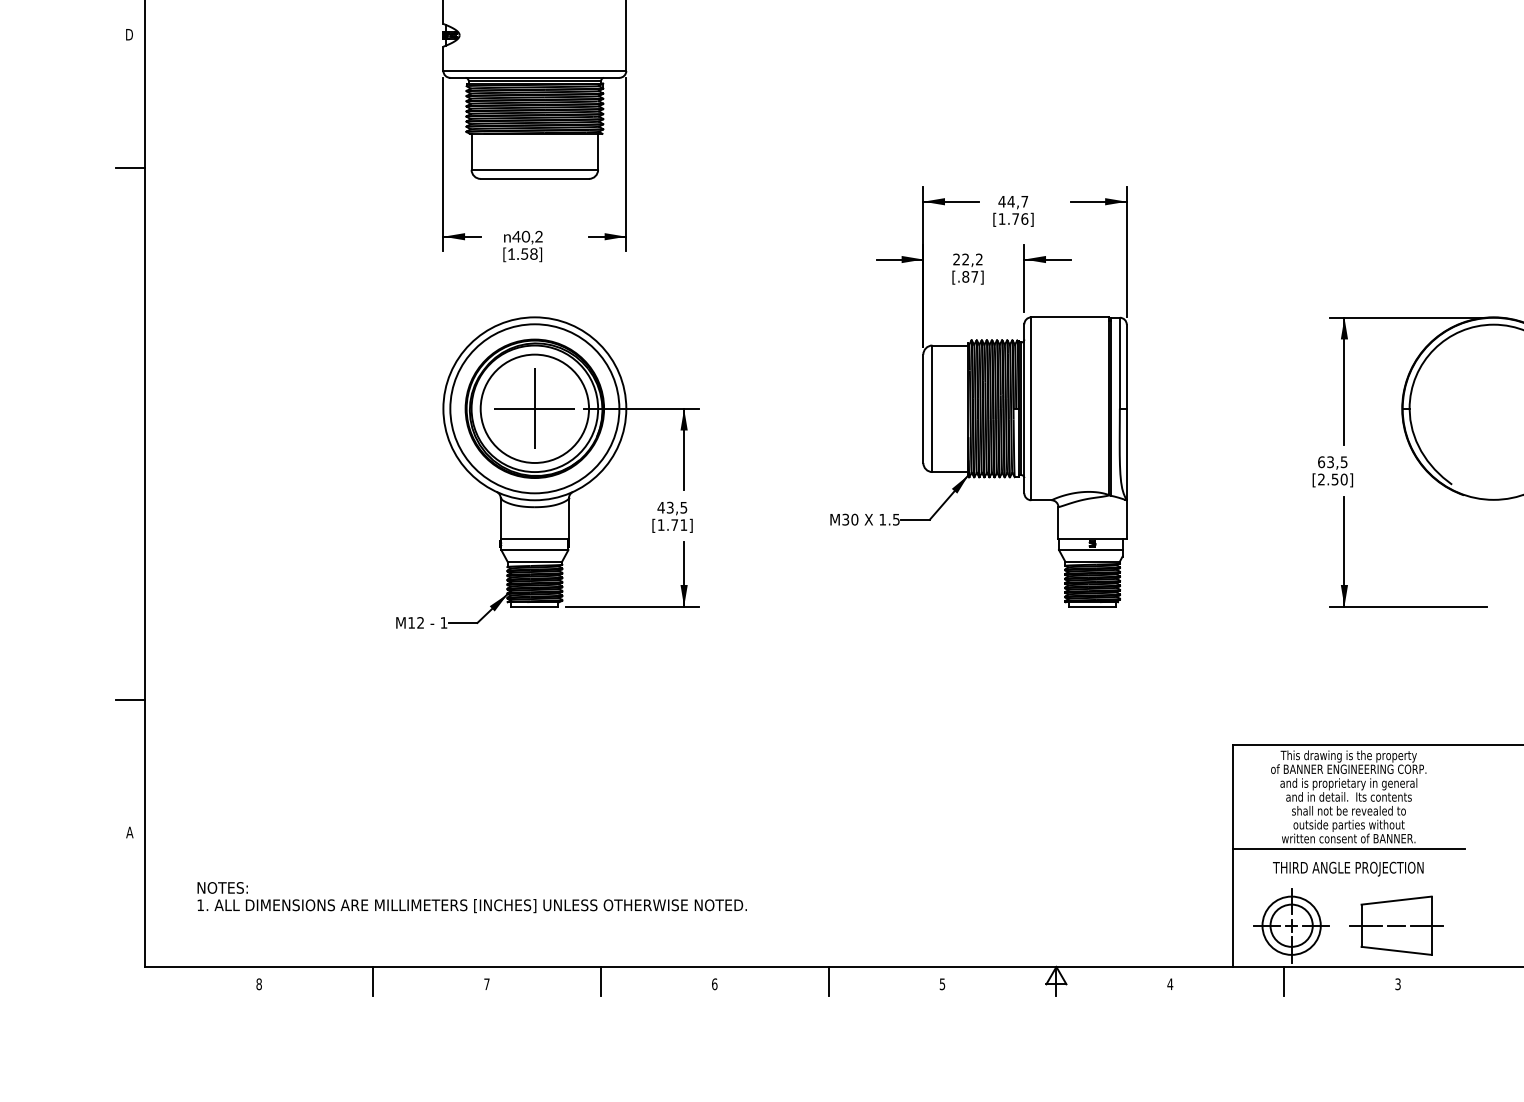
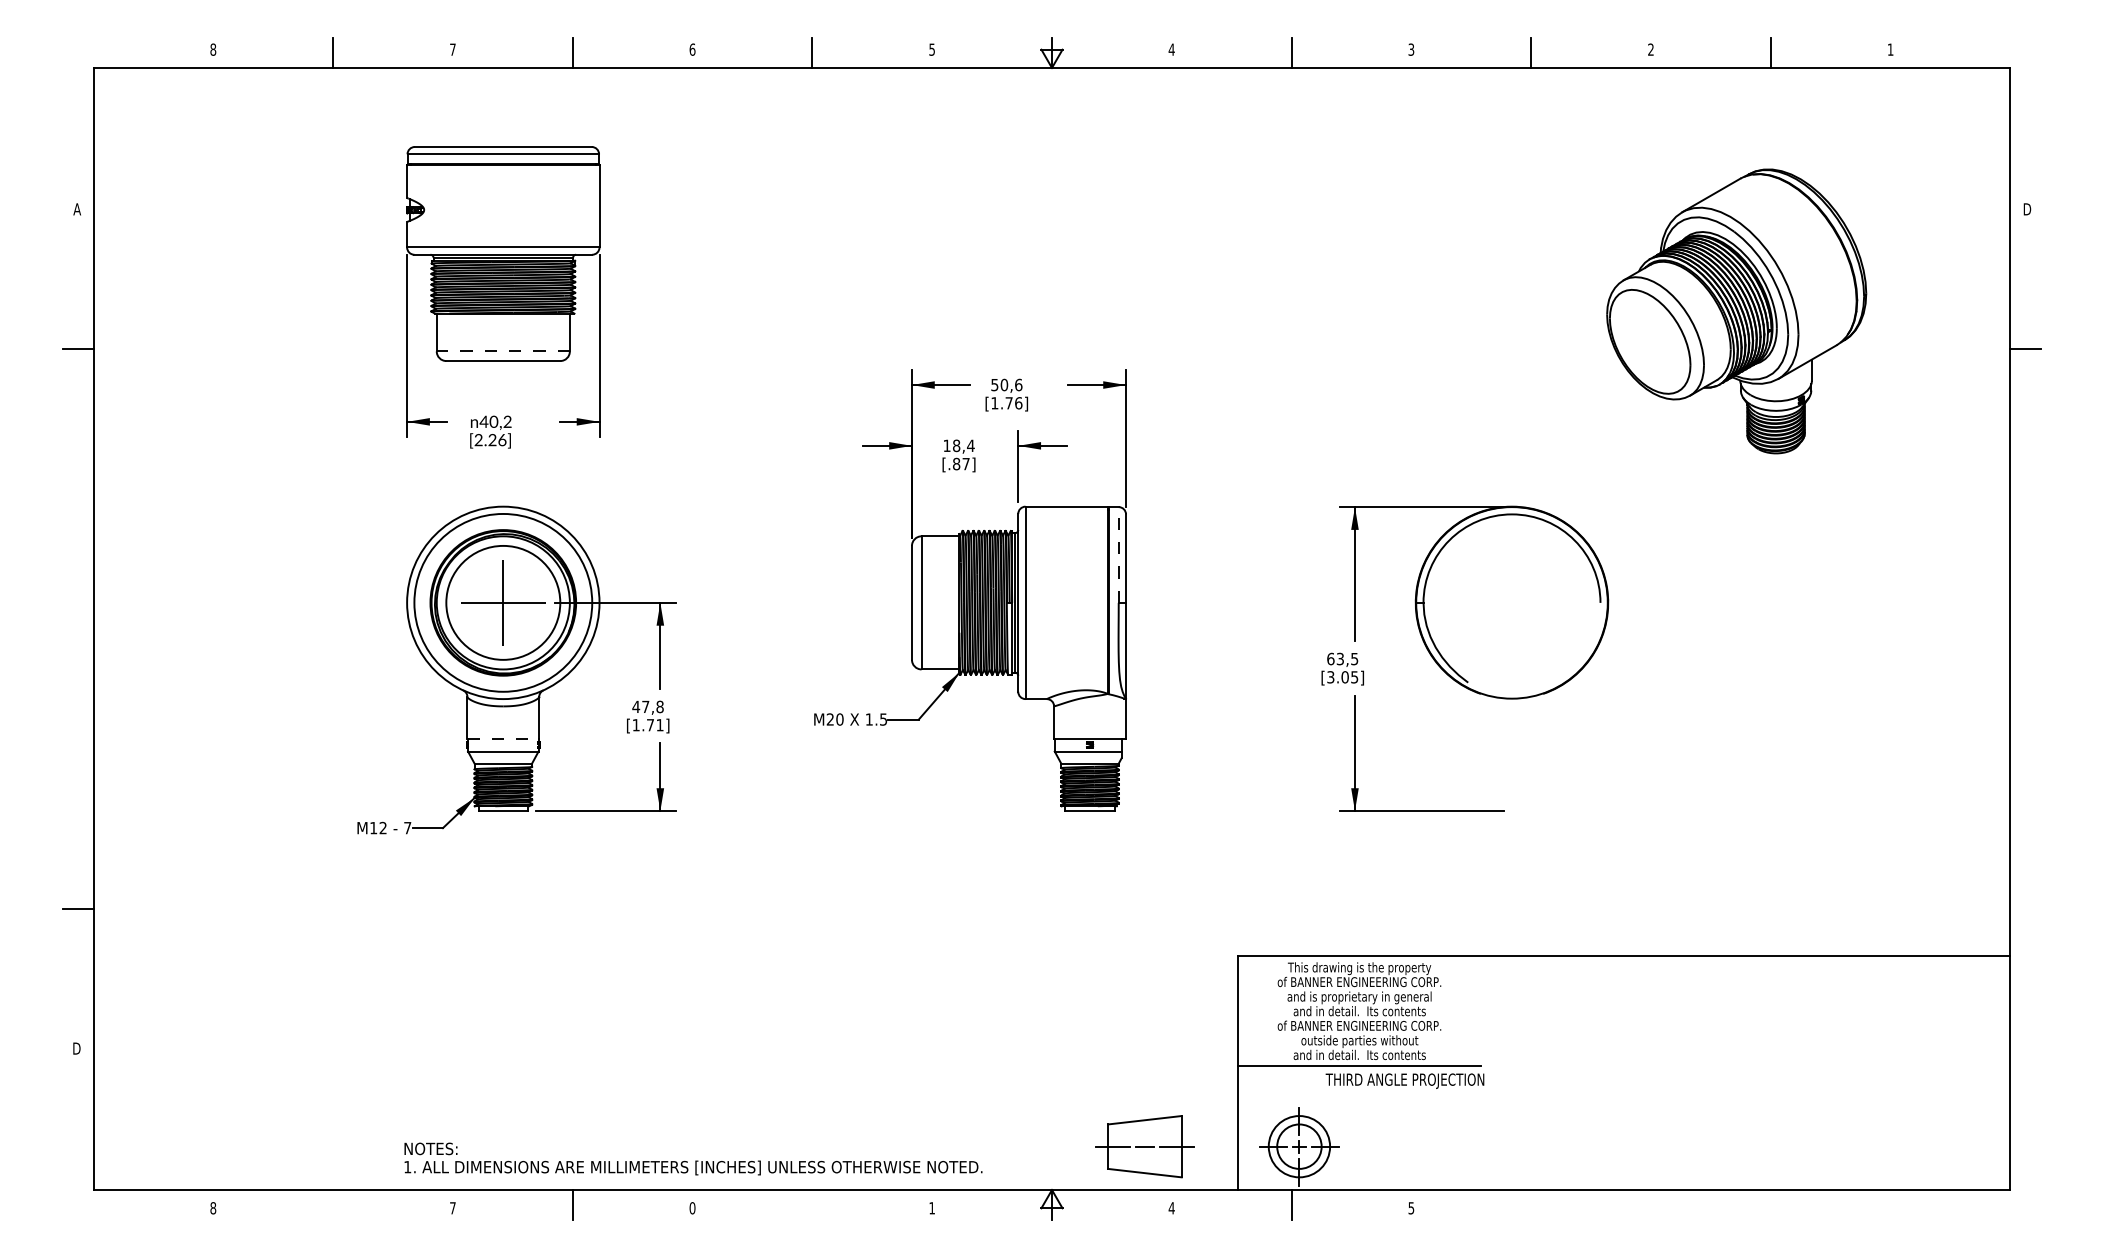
text: (129, 34) -> (76, 209), D -> A
line: (535, 169) -> (503, 351), solid -> dashed
text: (1013, 201) -> (1006, 384), 44,7 -> 50,6
text: (522, 254) -> (490, 440), [1.58] -> [2.26]
text: (967, 259) -> (958, 445), 22,2 -> 18,4
line: (1119, 363) -> (1118, 555), solid -> dashed
text: (1332, 479) -> (1342, 677), [2.50] -> [3.05]
text: (676, 507) -> (652, 706), 43,5 -> 47,8
text: (844, 519) -> (829, 719), M30 -> M20
line: (535, 538) -> (503, 739), solid -> dashed
text: (443, 623) -> (407, 828), 1 -> 7
text: (1348, 810) -> (1359, 1025), shall not be revealed to -> of BANNER ENGINEERING CORP.
text: (130, 832) -> (77, 1048), A -> D
text: (1348, 838) -> (1359, 1054), written consent of BANNER. -> and in detail.  Its contents
text: (1347, 868) -> (1404, 1080), moved
text: (472, 897) -> (693, 1158), moved
part: (1396, 925) -> (1144, 1146), moved
line: (373, 981) -> (333, 1205), removed
line: (828, 981) -> (812, 1205), removed
text: (1398, 983) -> (1411, 1207), 3 -> 5
text: (714, 984) -> (692, 1208), 6 -> 0
text: (941, 984) -> (931, 1208), 5 -> 1

